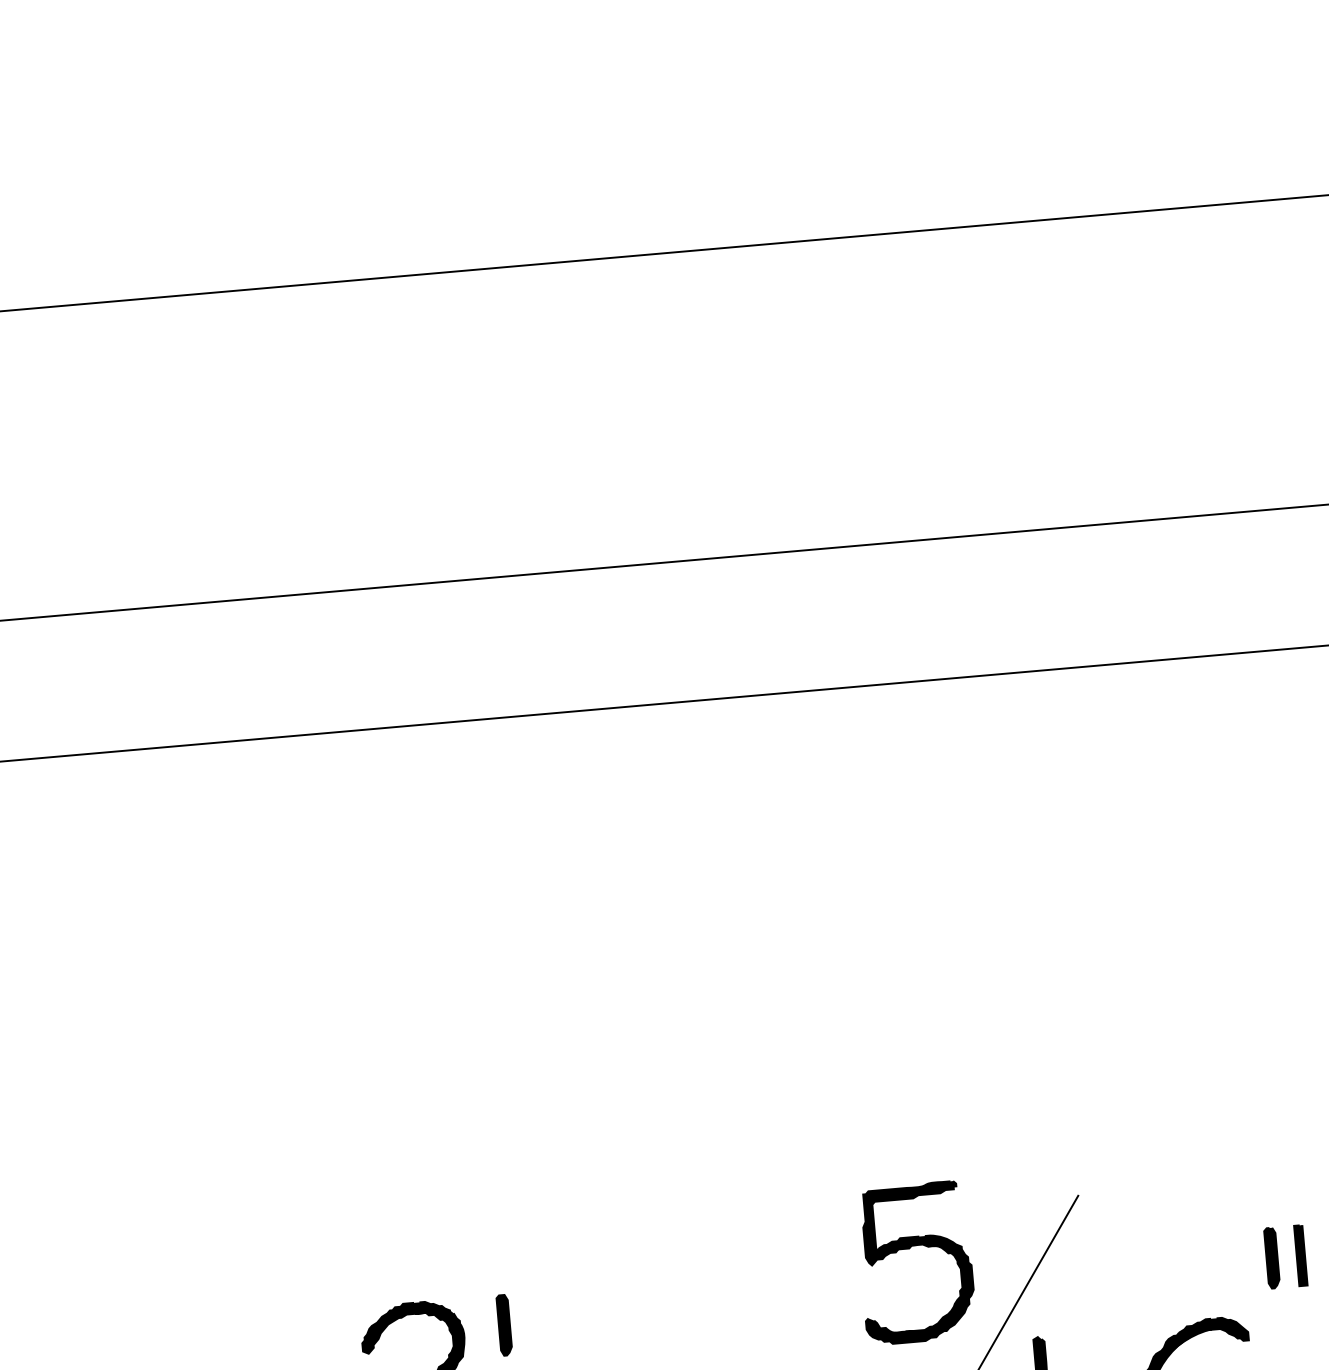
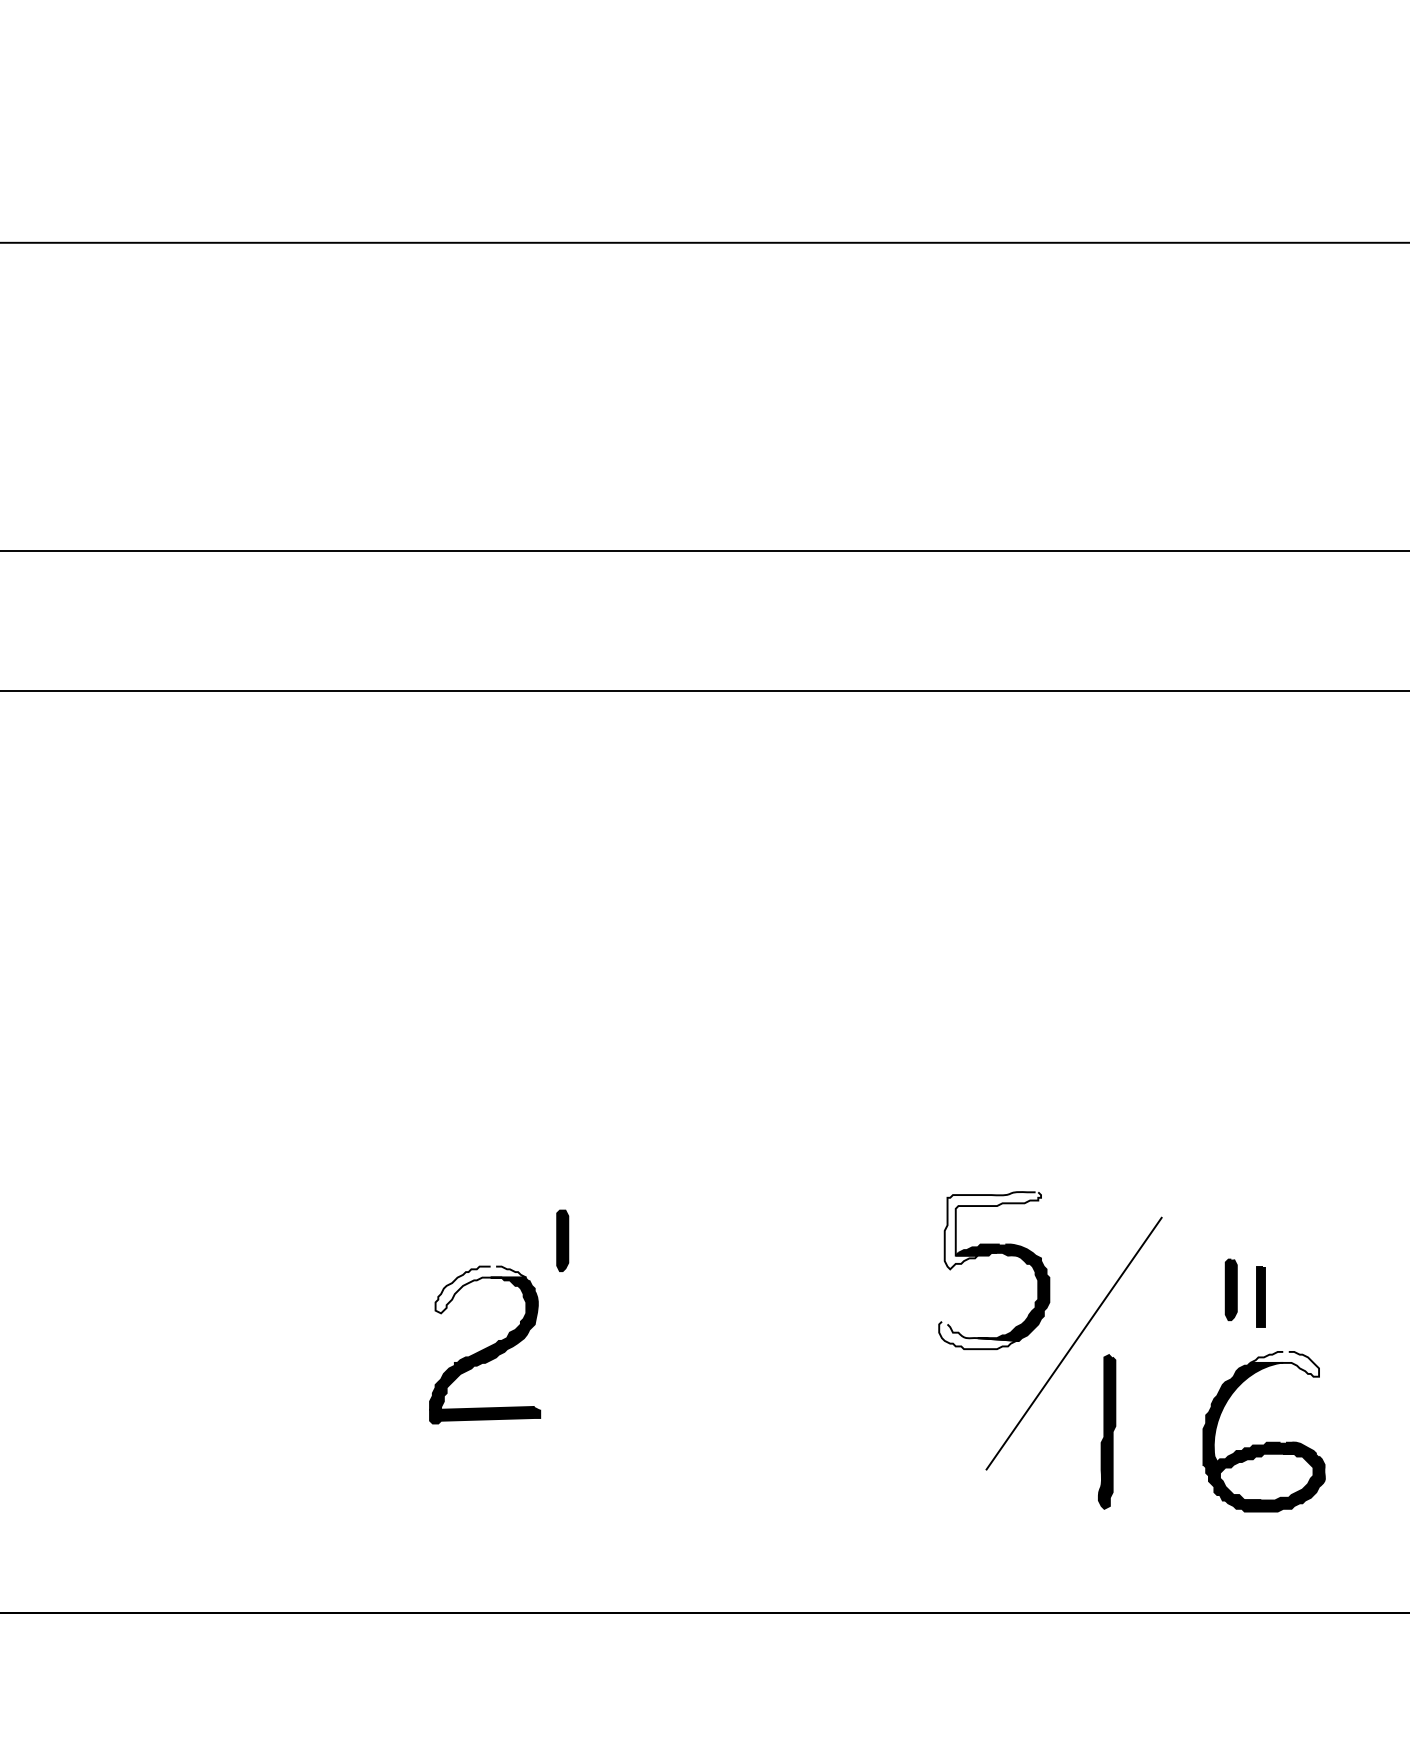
fill: (910, 1223) -> (992, 1230), removed
part: (1300, 1255) -> (1260, 1296), moved
part: (1271, 1257) -> (1230, 1289), moved
part: (504, 1324) -> (562, 1240), moved
fill: (405, 1326) -> (480, 1289), removed
fill: (907, 1328) -> (979, 1335), removed
fill: (1213, 1330) -> (1284, 1363), removed

